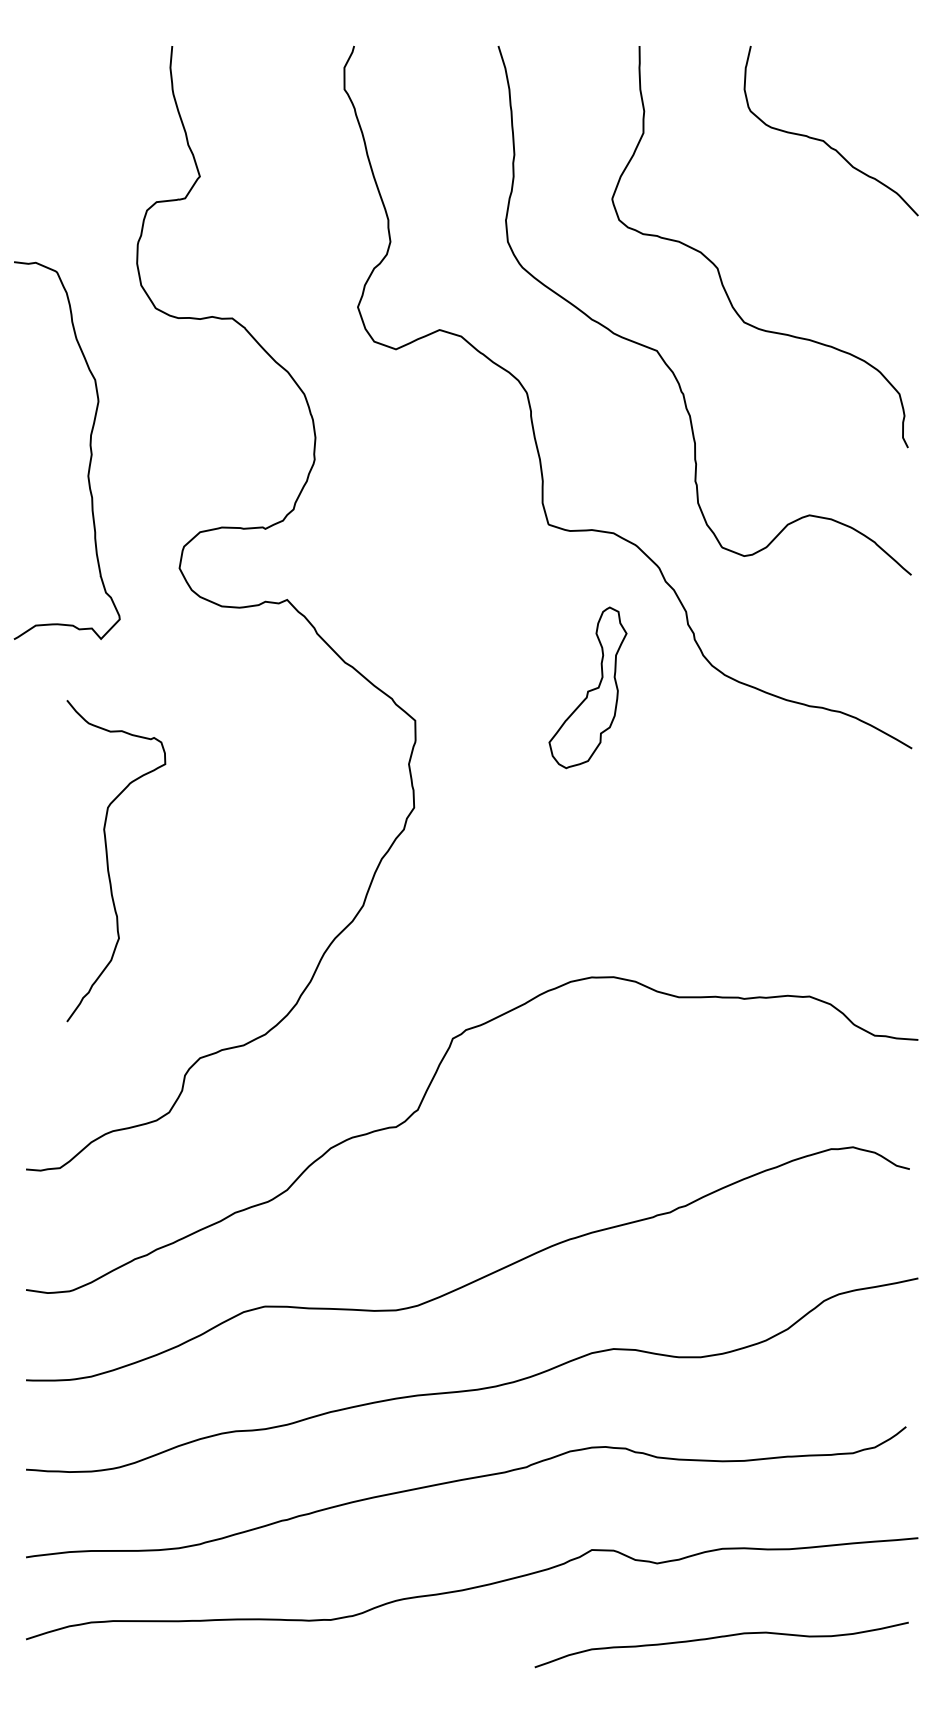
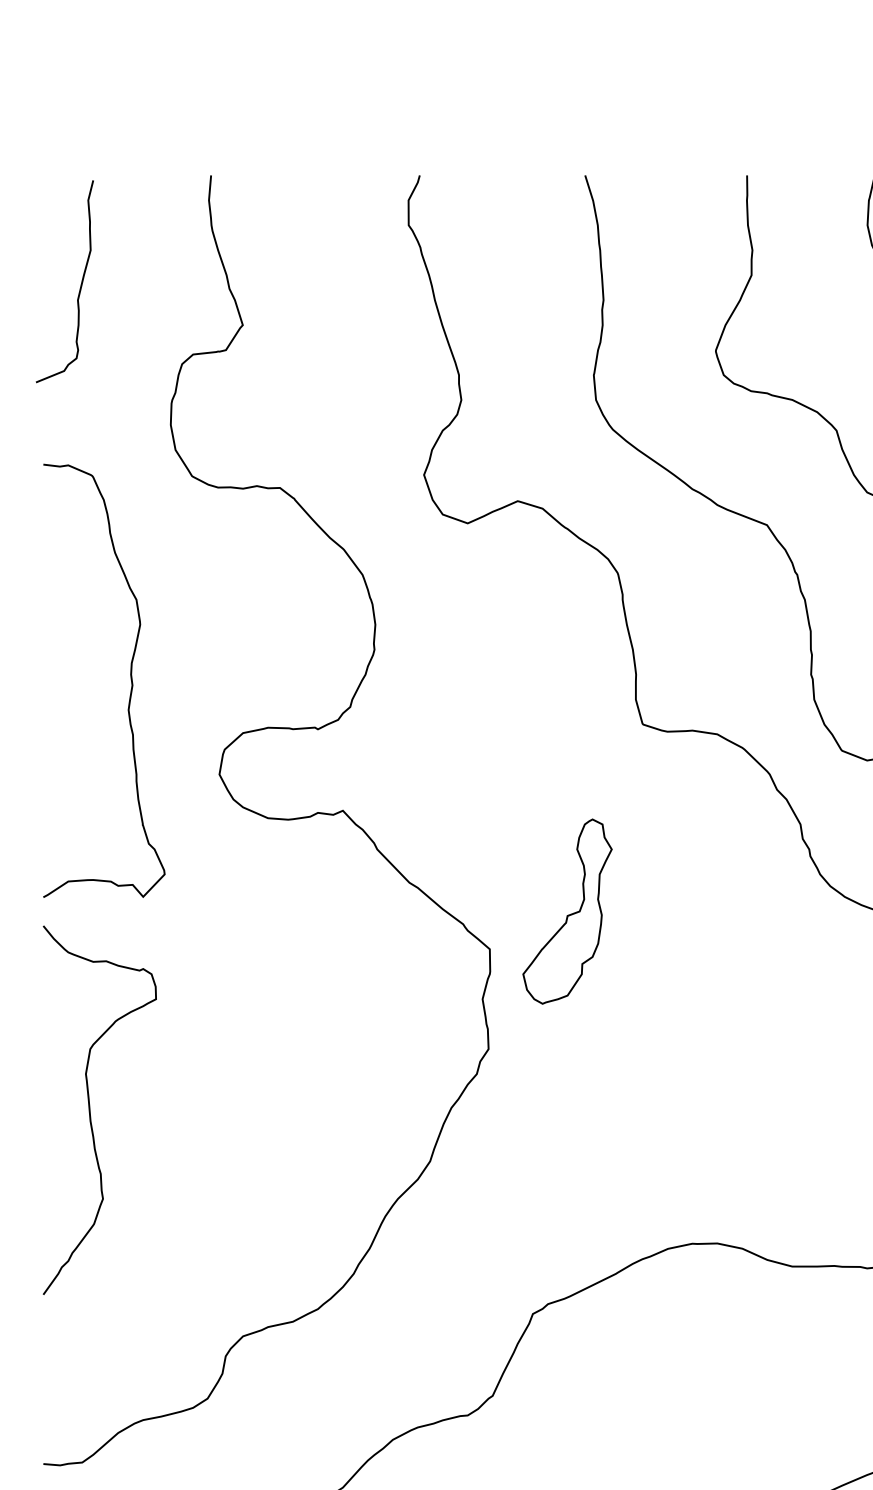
curve: (58, 139) -> (80, 282), added
curve: (89, 447) -> (129, 677), moved
part: (587, 687) -> (566, 911), moved
curve: (108, 861) -> (90, 1110), moved

